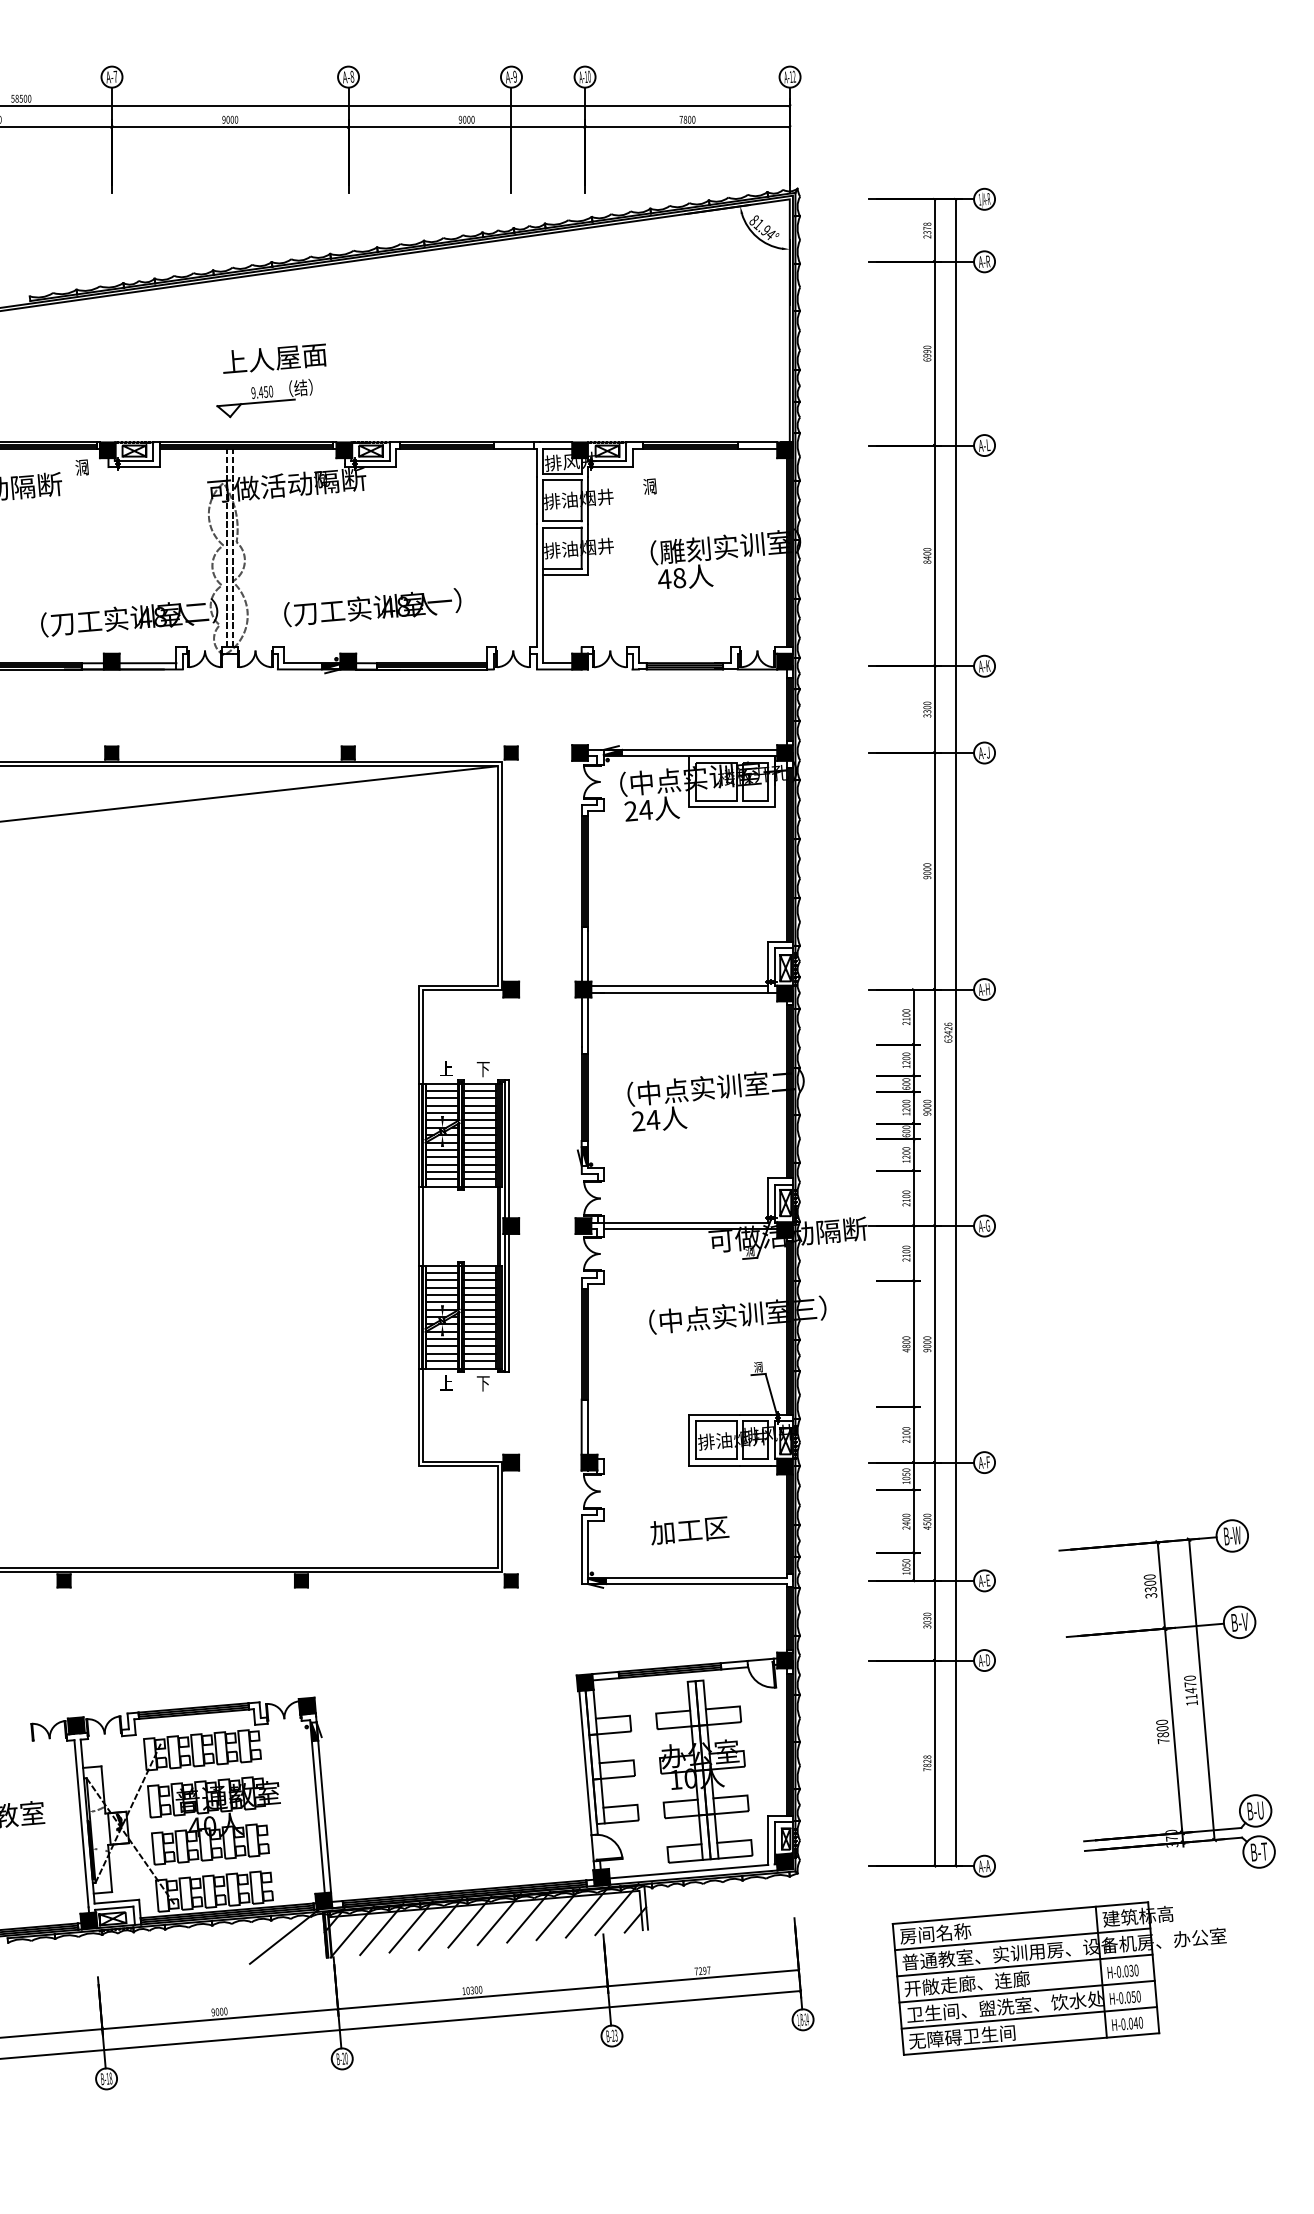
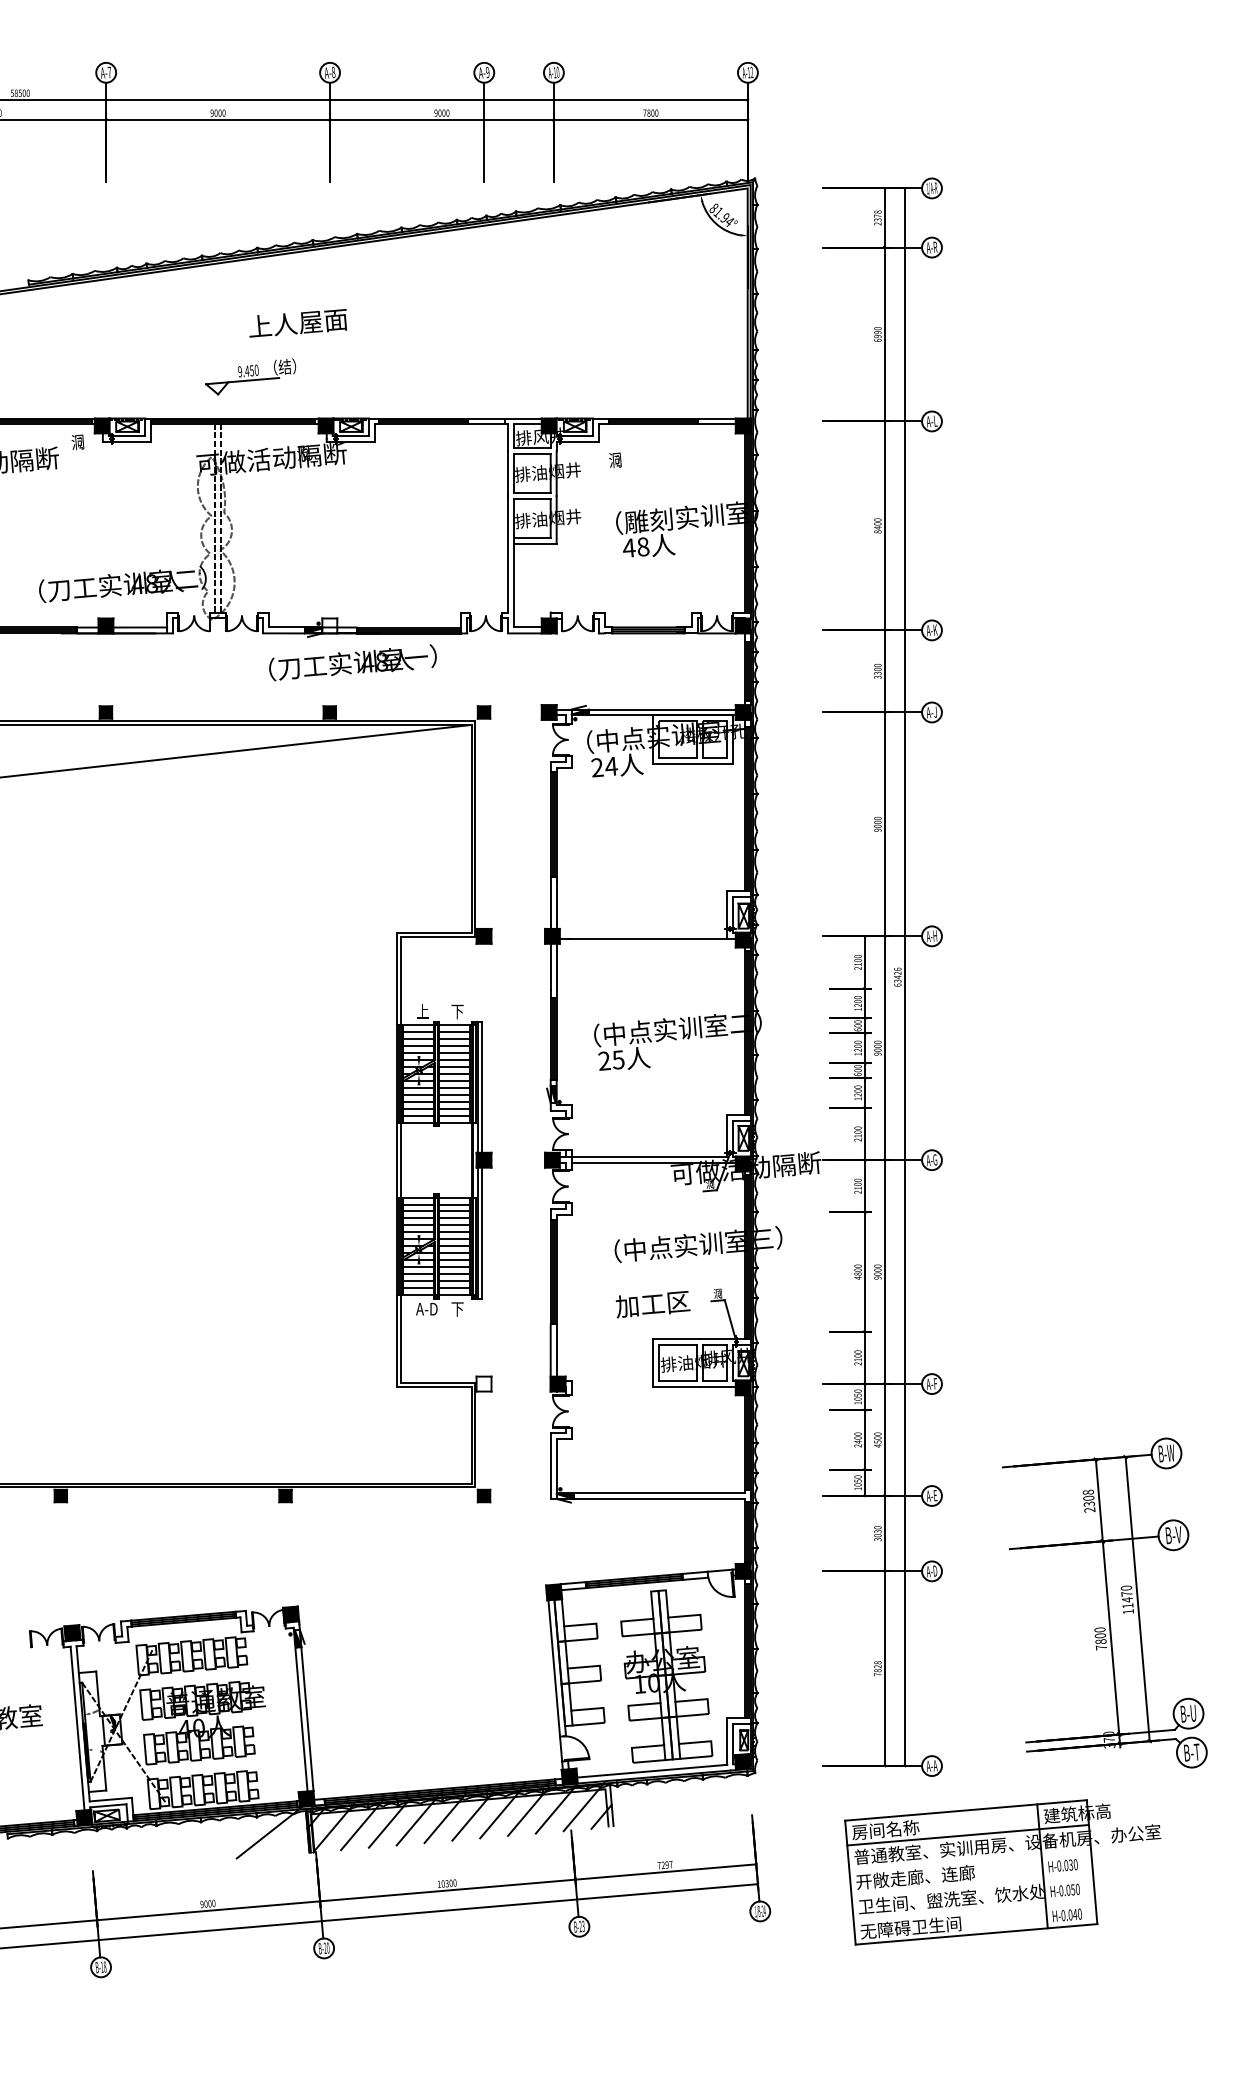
text: (273, 358) -> (297, 323), moved
text: (372, 607) -> (352, 662), moved
fill: (347, 661) -> (329, 625), removed
line: (676, 986) -> (640, 933), removed
text: (653, 1119) -> (618, 1059), 24 -> 25
text: (450, 1382) -> (426, 1308), 上 -> A-D
fill: (510, 1462) -> (483, 1383), removed
text: (689, 1530) -> (652, 1304), moved
text: (1150, 1585) -> (1089, 1500), 3300 -> 2308
line: (1025, 1964) -> (970, 1859), removed
line: (1027, 1991) -> (972, 1884), removed
line: (1029, 2017) -> (974, 1909), removed

